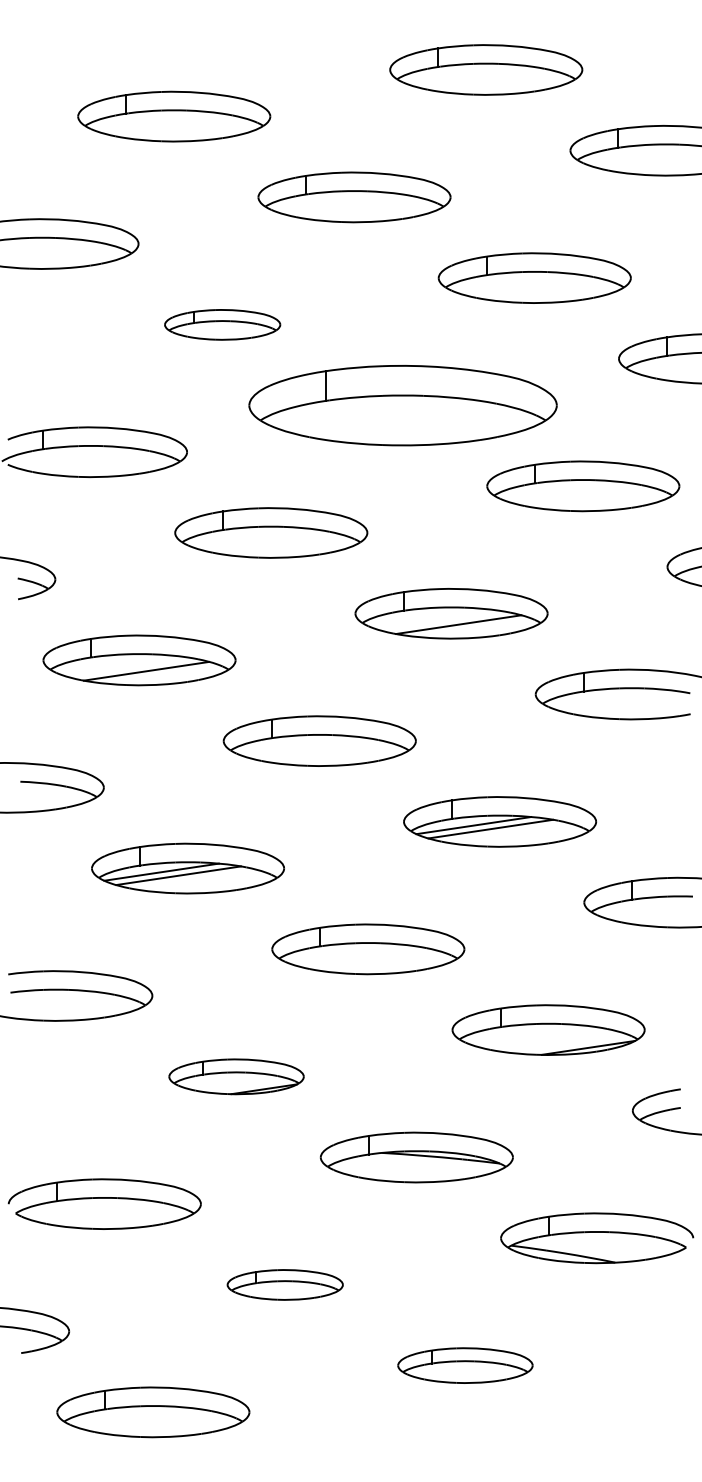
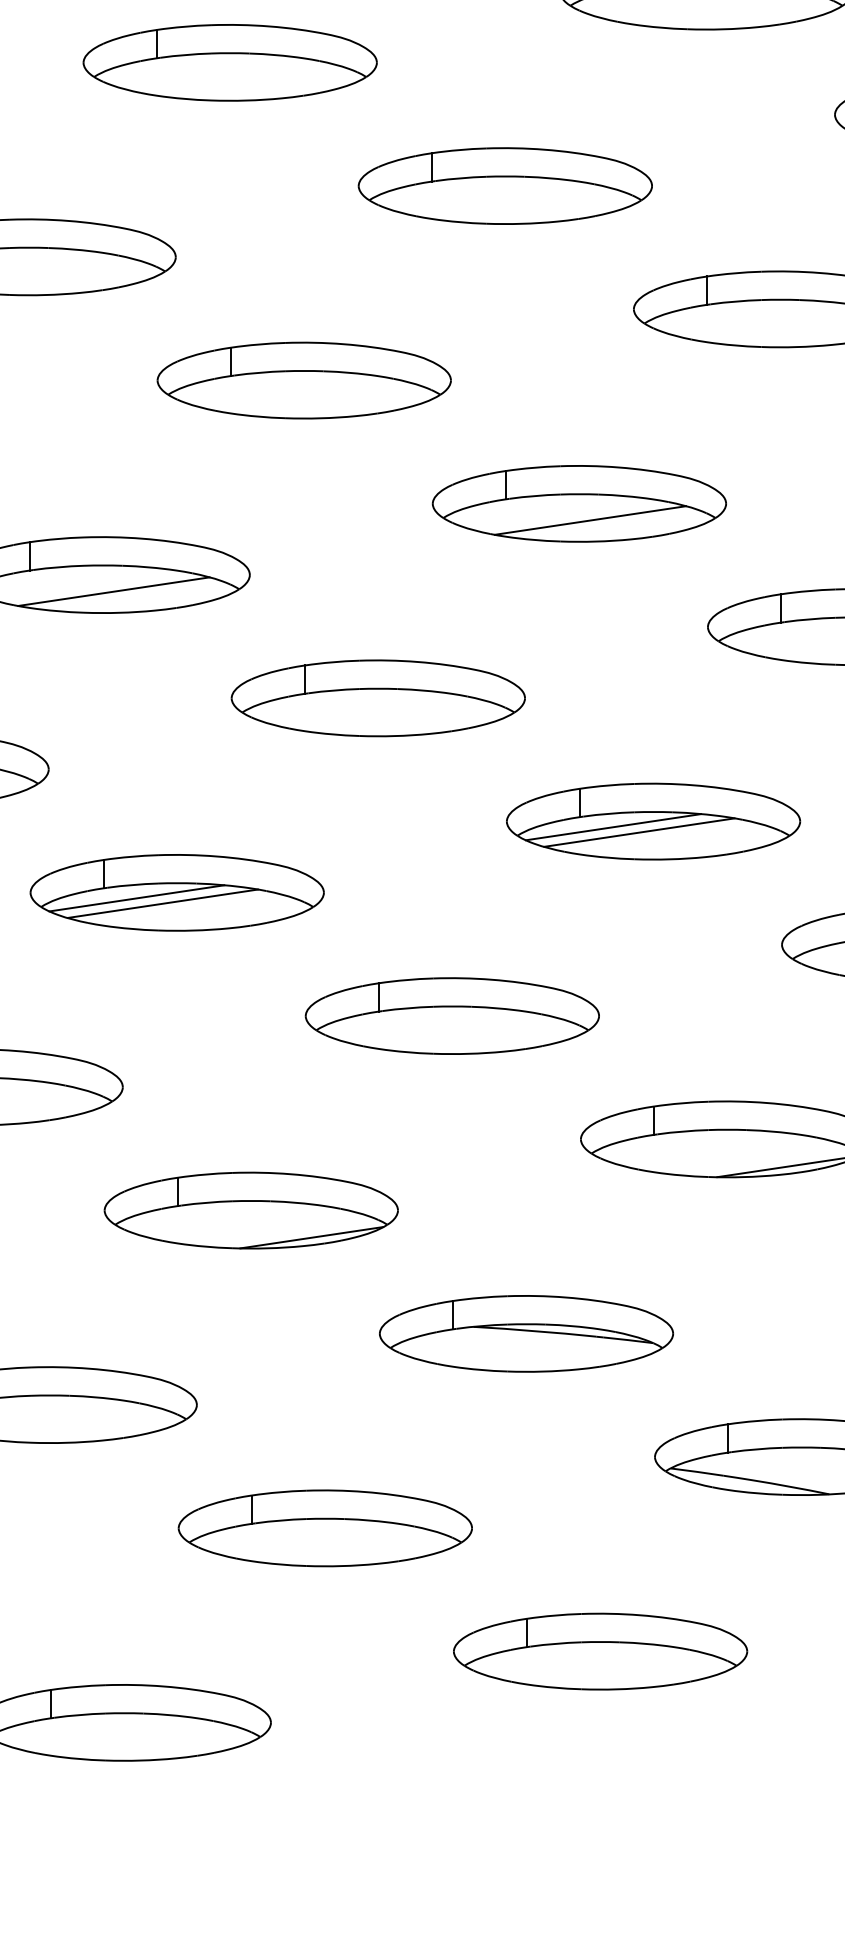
part: (222, 324) -> (229, 62), size x1.67
part: (402, 405) -> (504, 185), size x0.62
part: (236, 1076) -> (251, 1210), size x1.43
part: (285, 1284) -> (325, 1527), size x1.67
part: (465, 1365) -> (600, 1651), size x1.43

